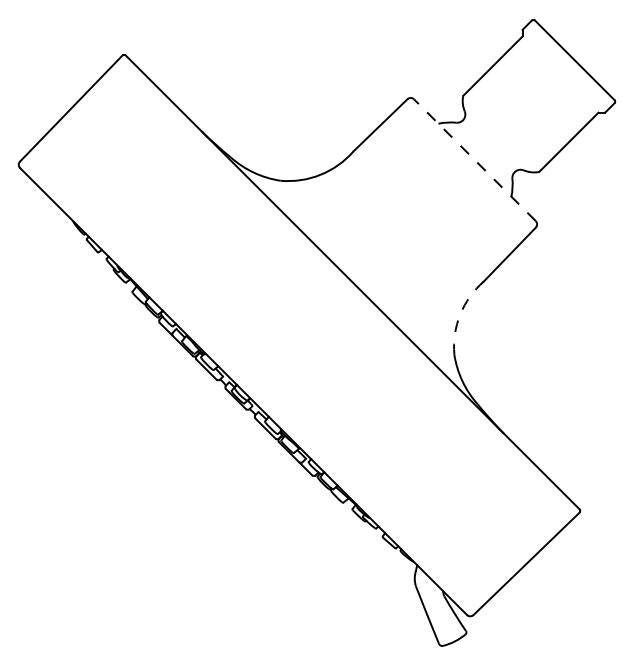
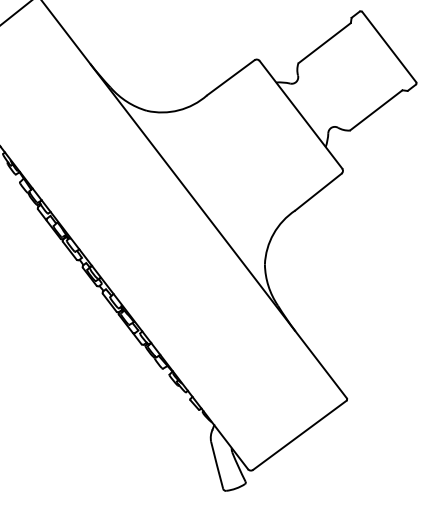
line: (474, 159) -> (300, 114), dashed -> solid
arc: (460, 314) -> (273, 233), dashed -> solid

